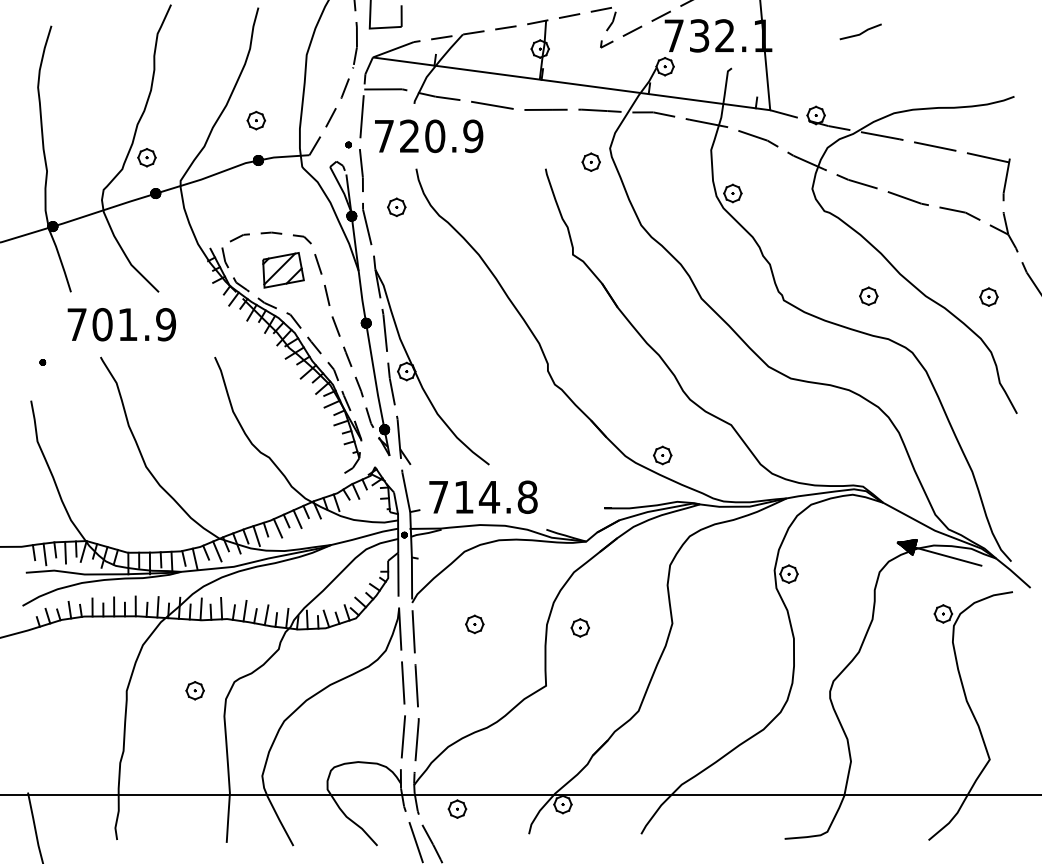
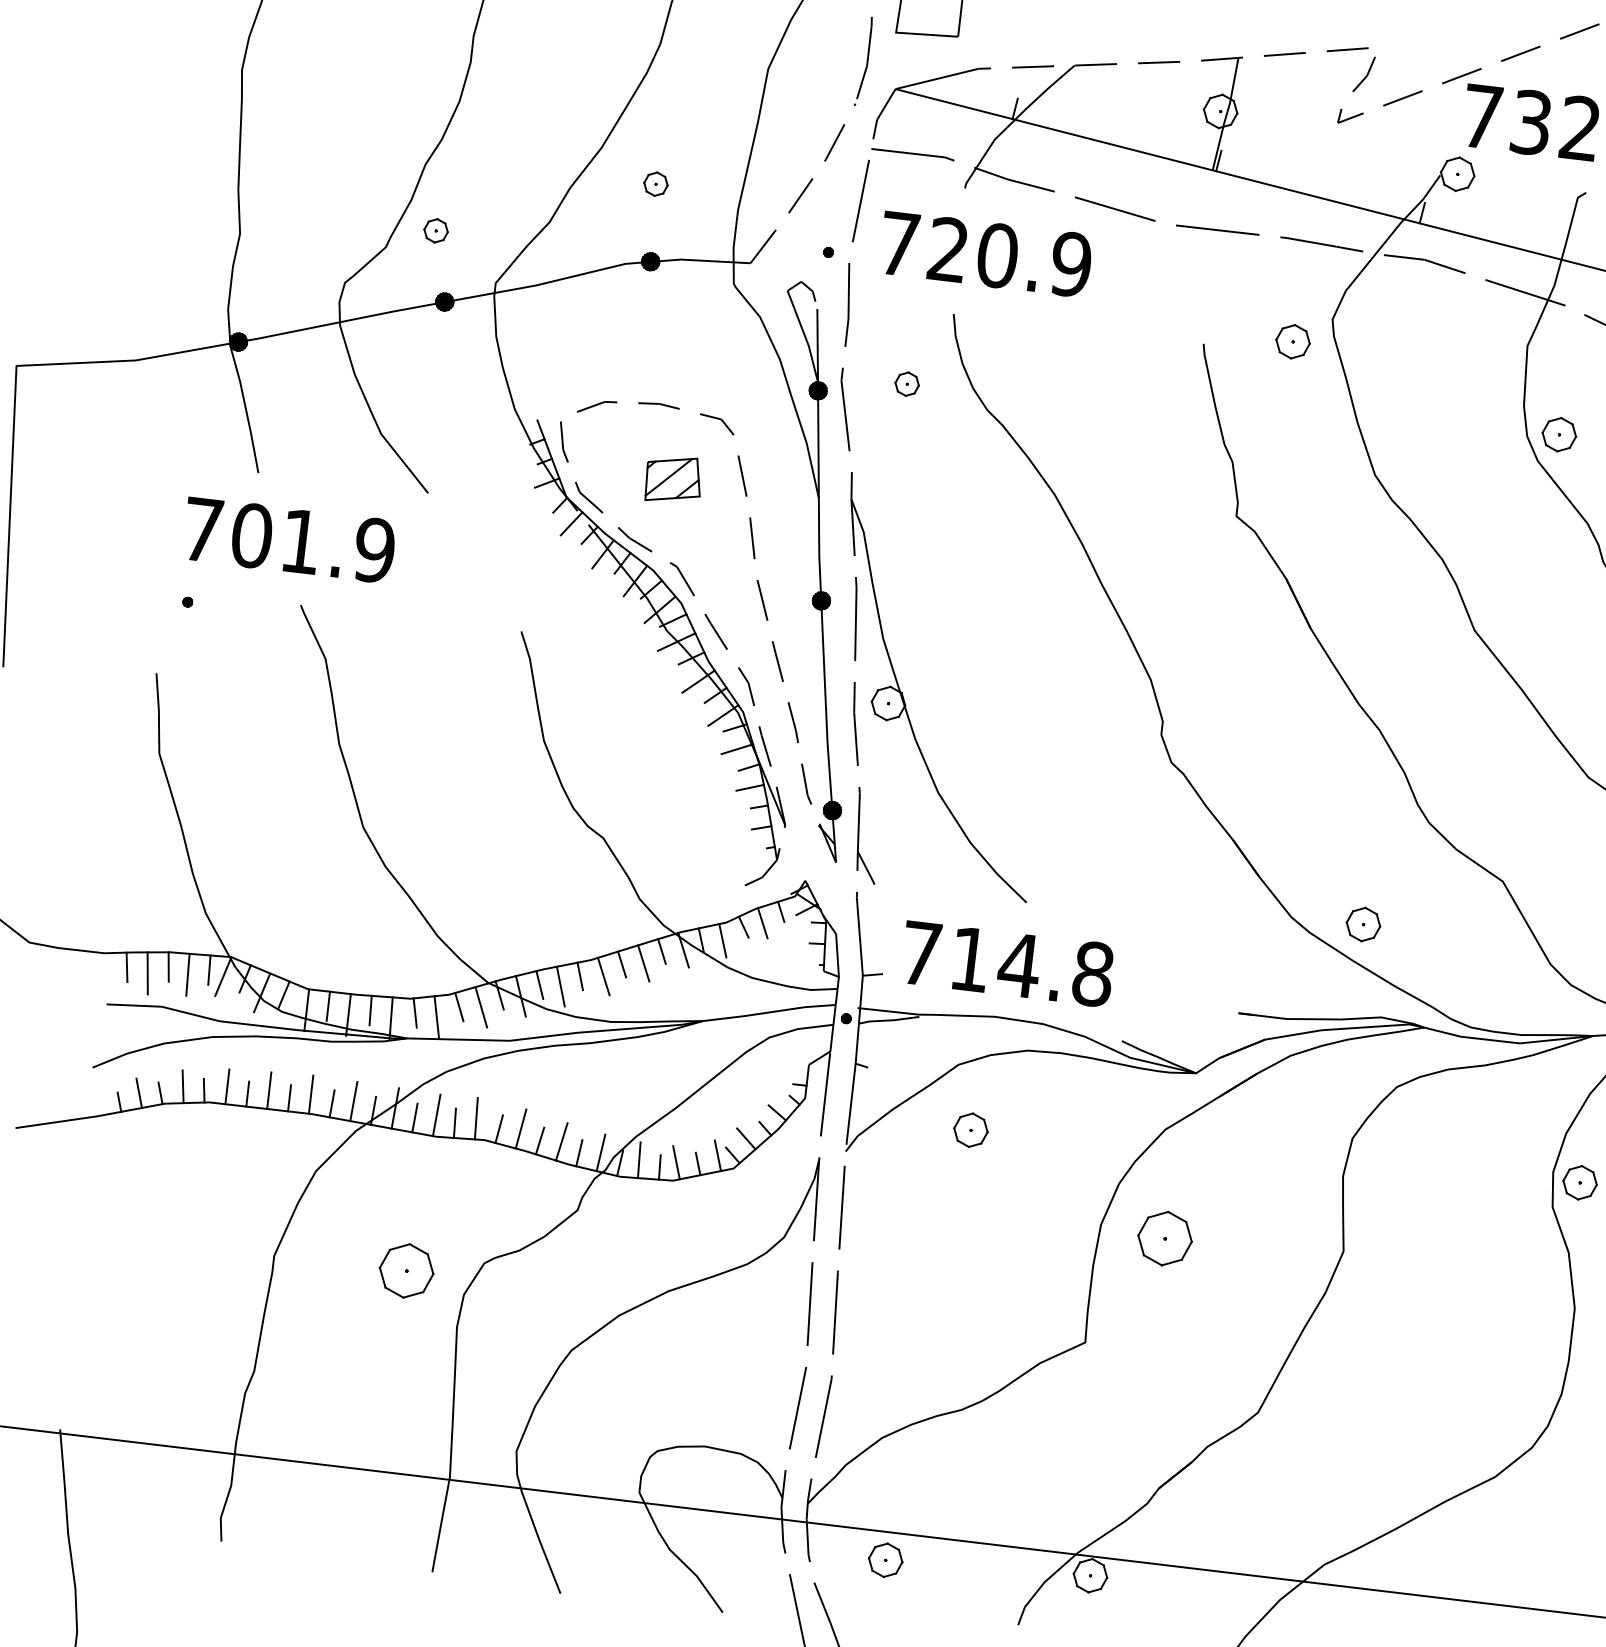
part: (256, 120) -> (656, 184), size x0.7
part: (146, 157) -> (435, 230), size x0.7
part: (396, 207) -> (906, 384), size x0.7
part: (283, 270) -> (673, 479), size x0.7
text: (121, 324) -> (288, 539), moved
part: (474, 624) -> (970, 1130), moved
part: (579, 627) -> (1163, 1237), size x1.6
part: (194, 690) -> (405, 1270), size x1.6

